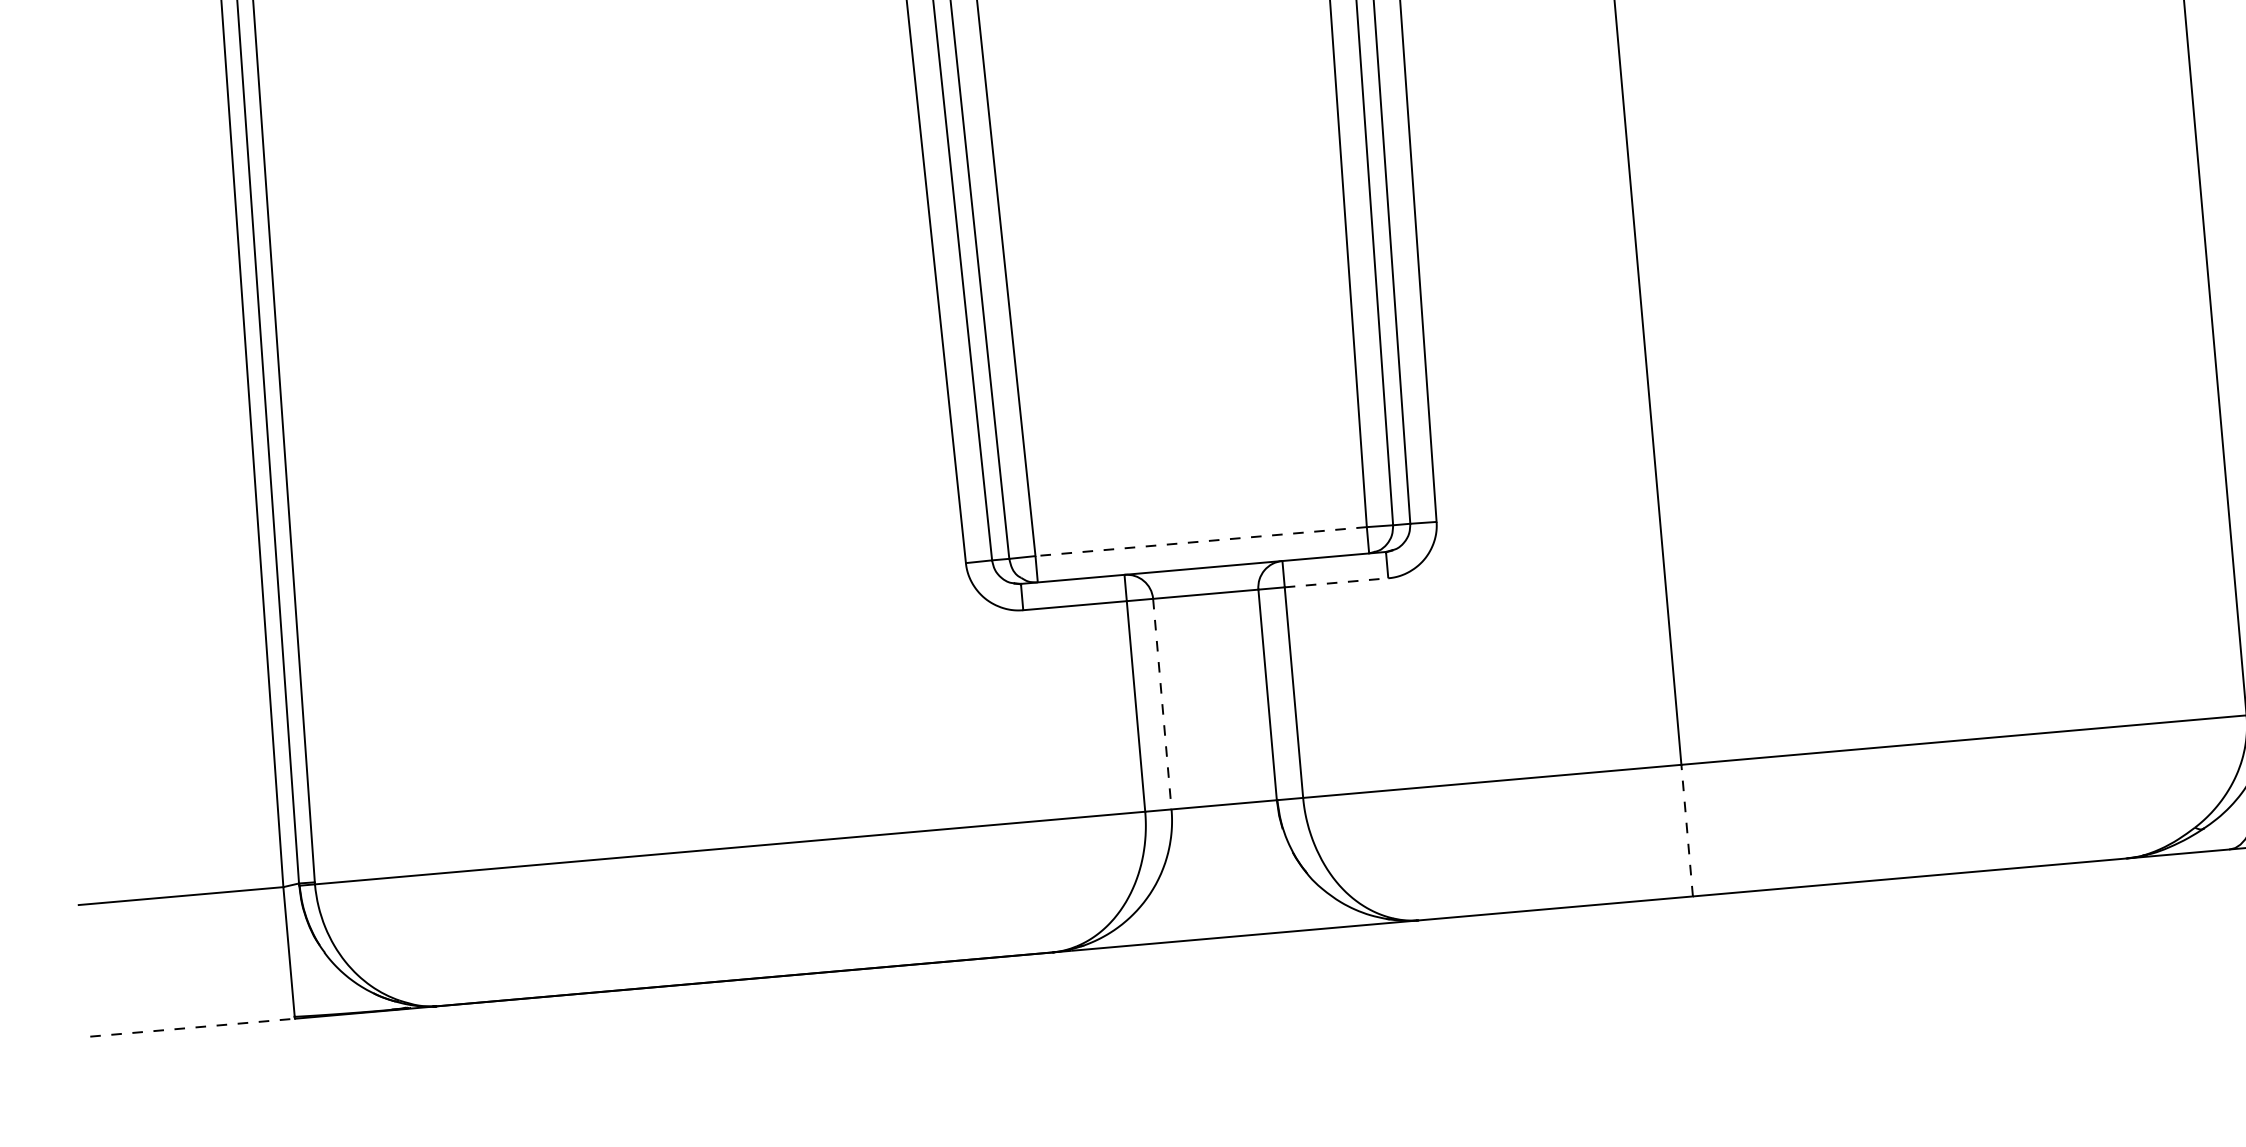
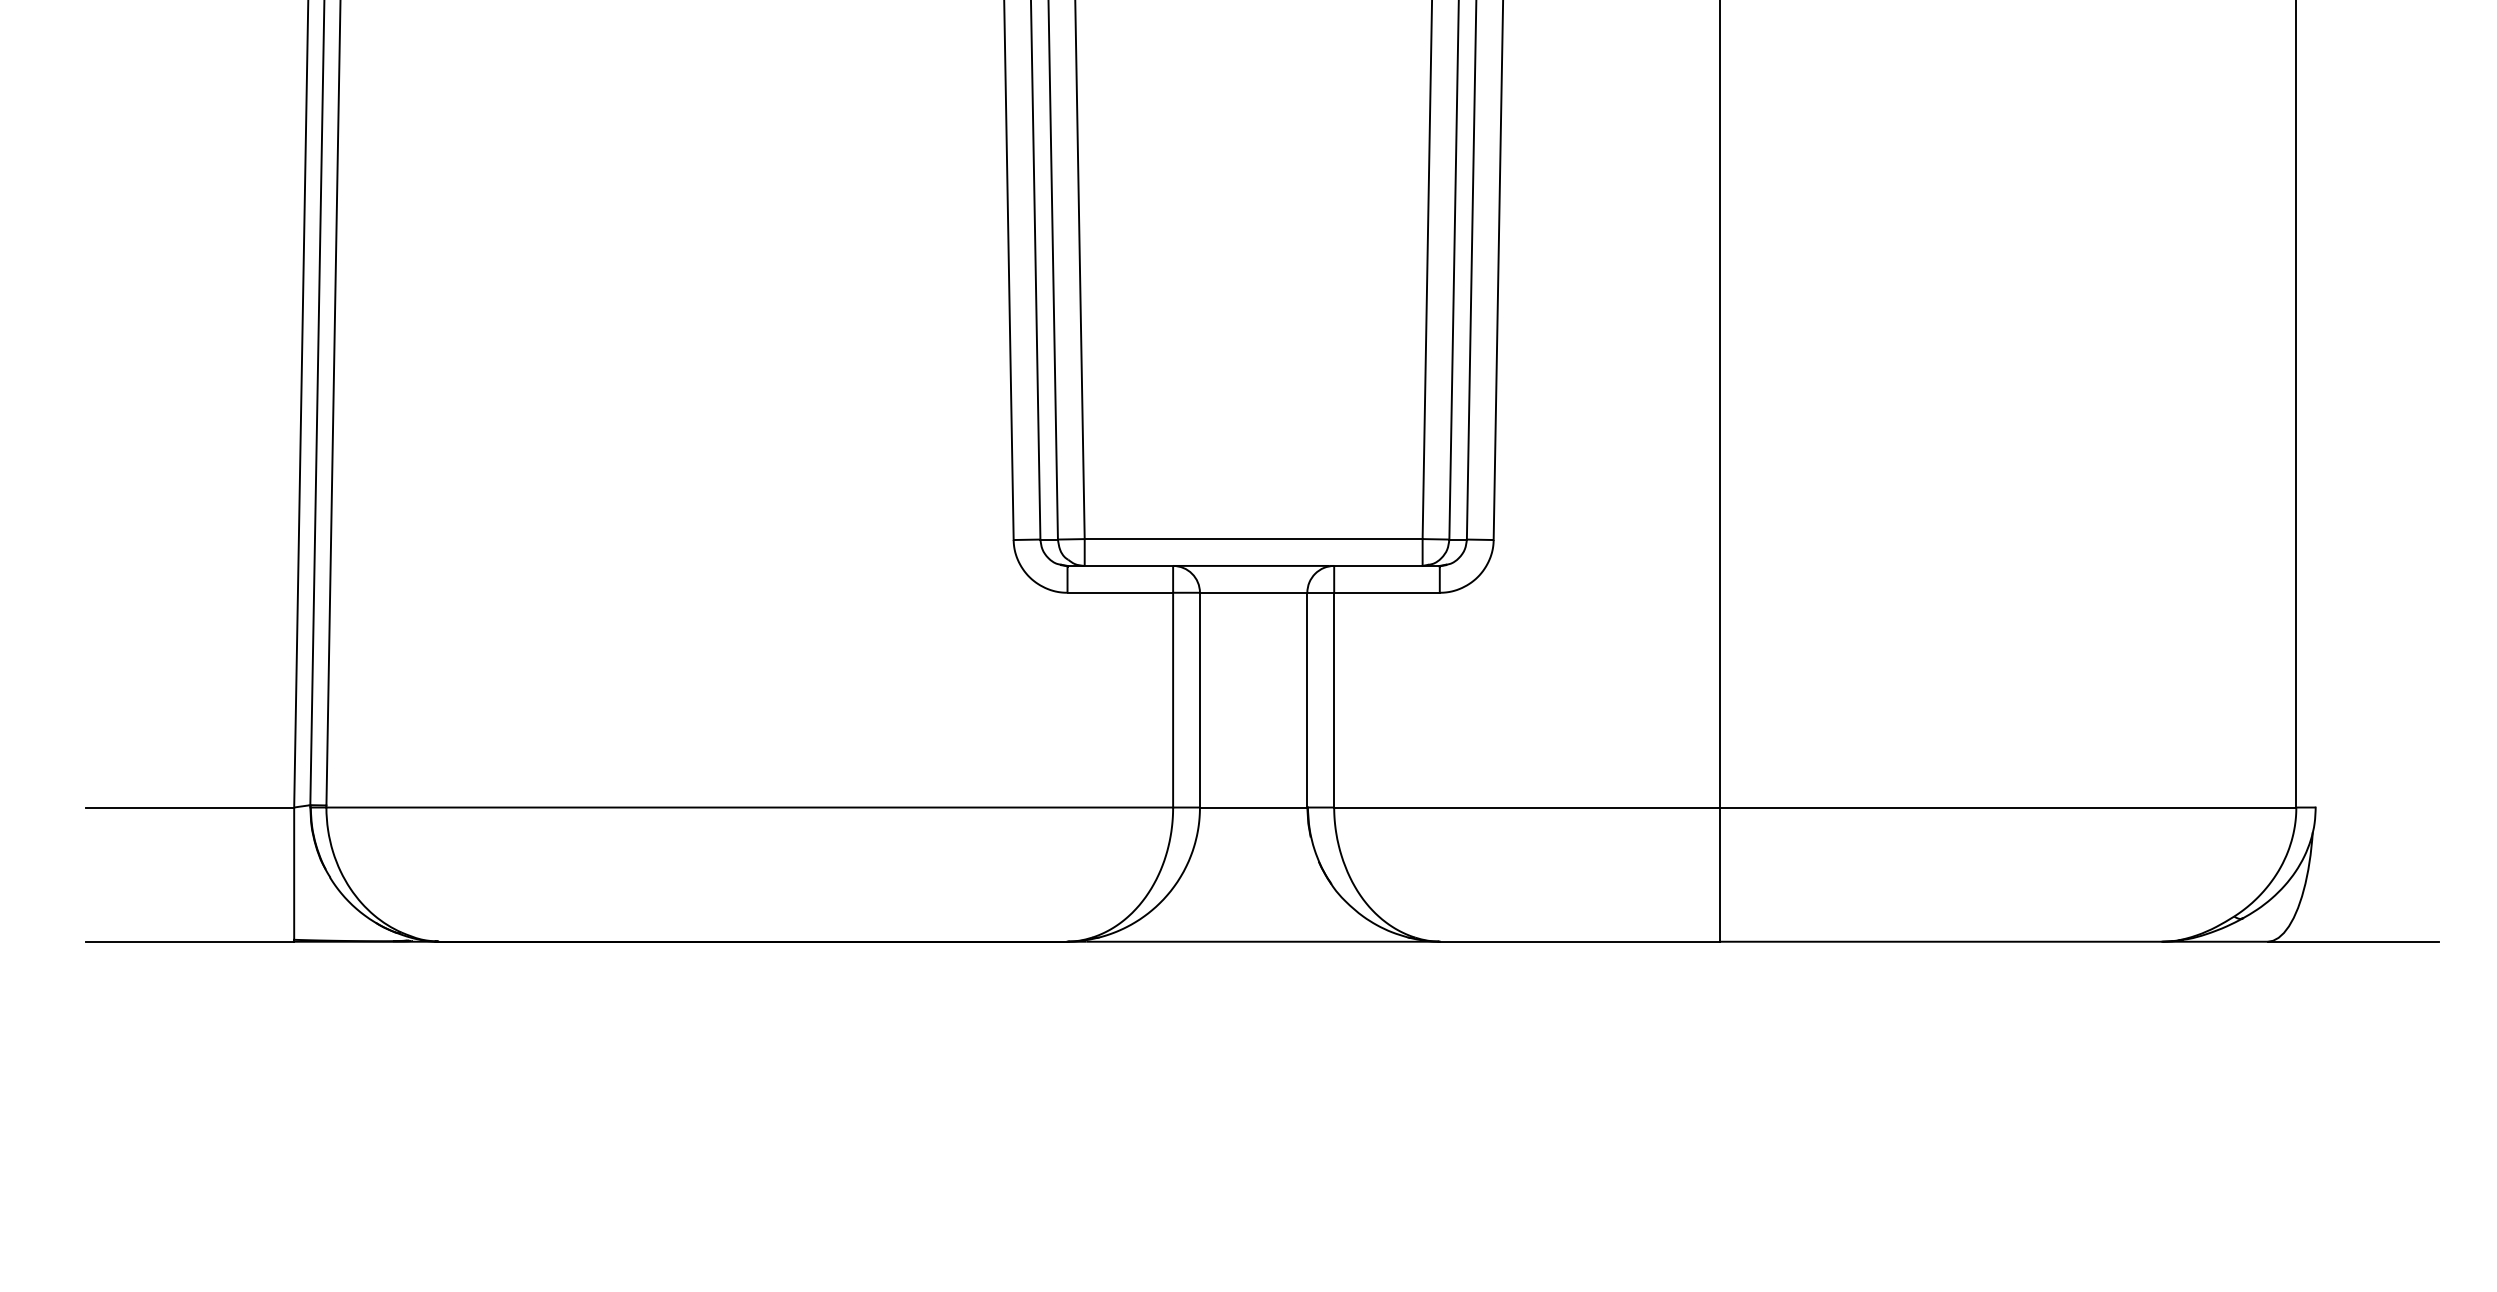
line: (1201, 542) -> (1253, 539), dashed -> solid
line: (1336, 582) -> (1387, 592), dashed -> solid
line: (1161, 704) -> (1199, 700), dashed -> solid
line: (1686, 830) -> (1719, 874), dashed -> solid
line: (193, 1027) -> (190, 941), dashed -> solid

